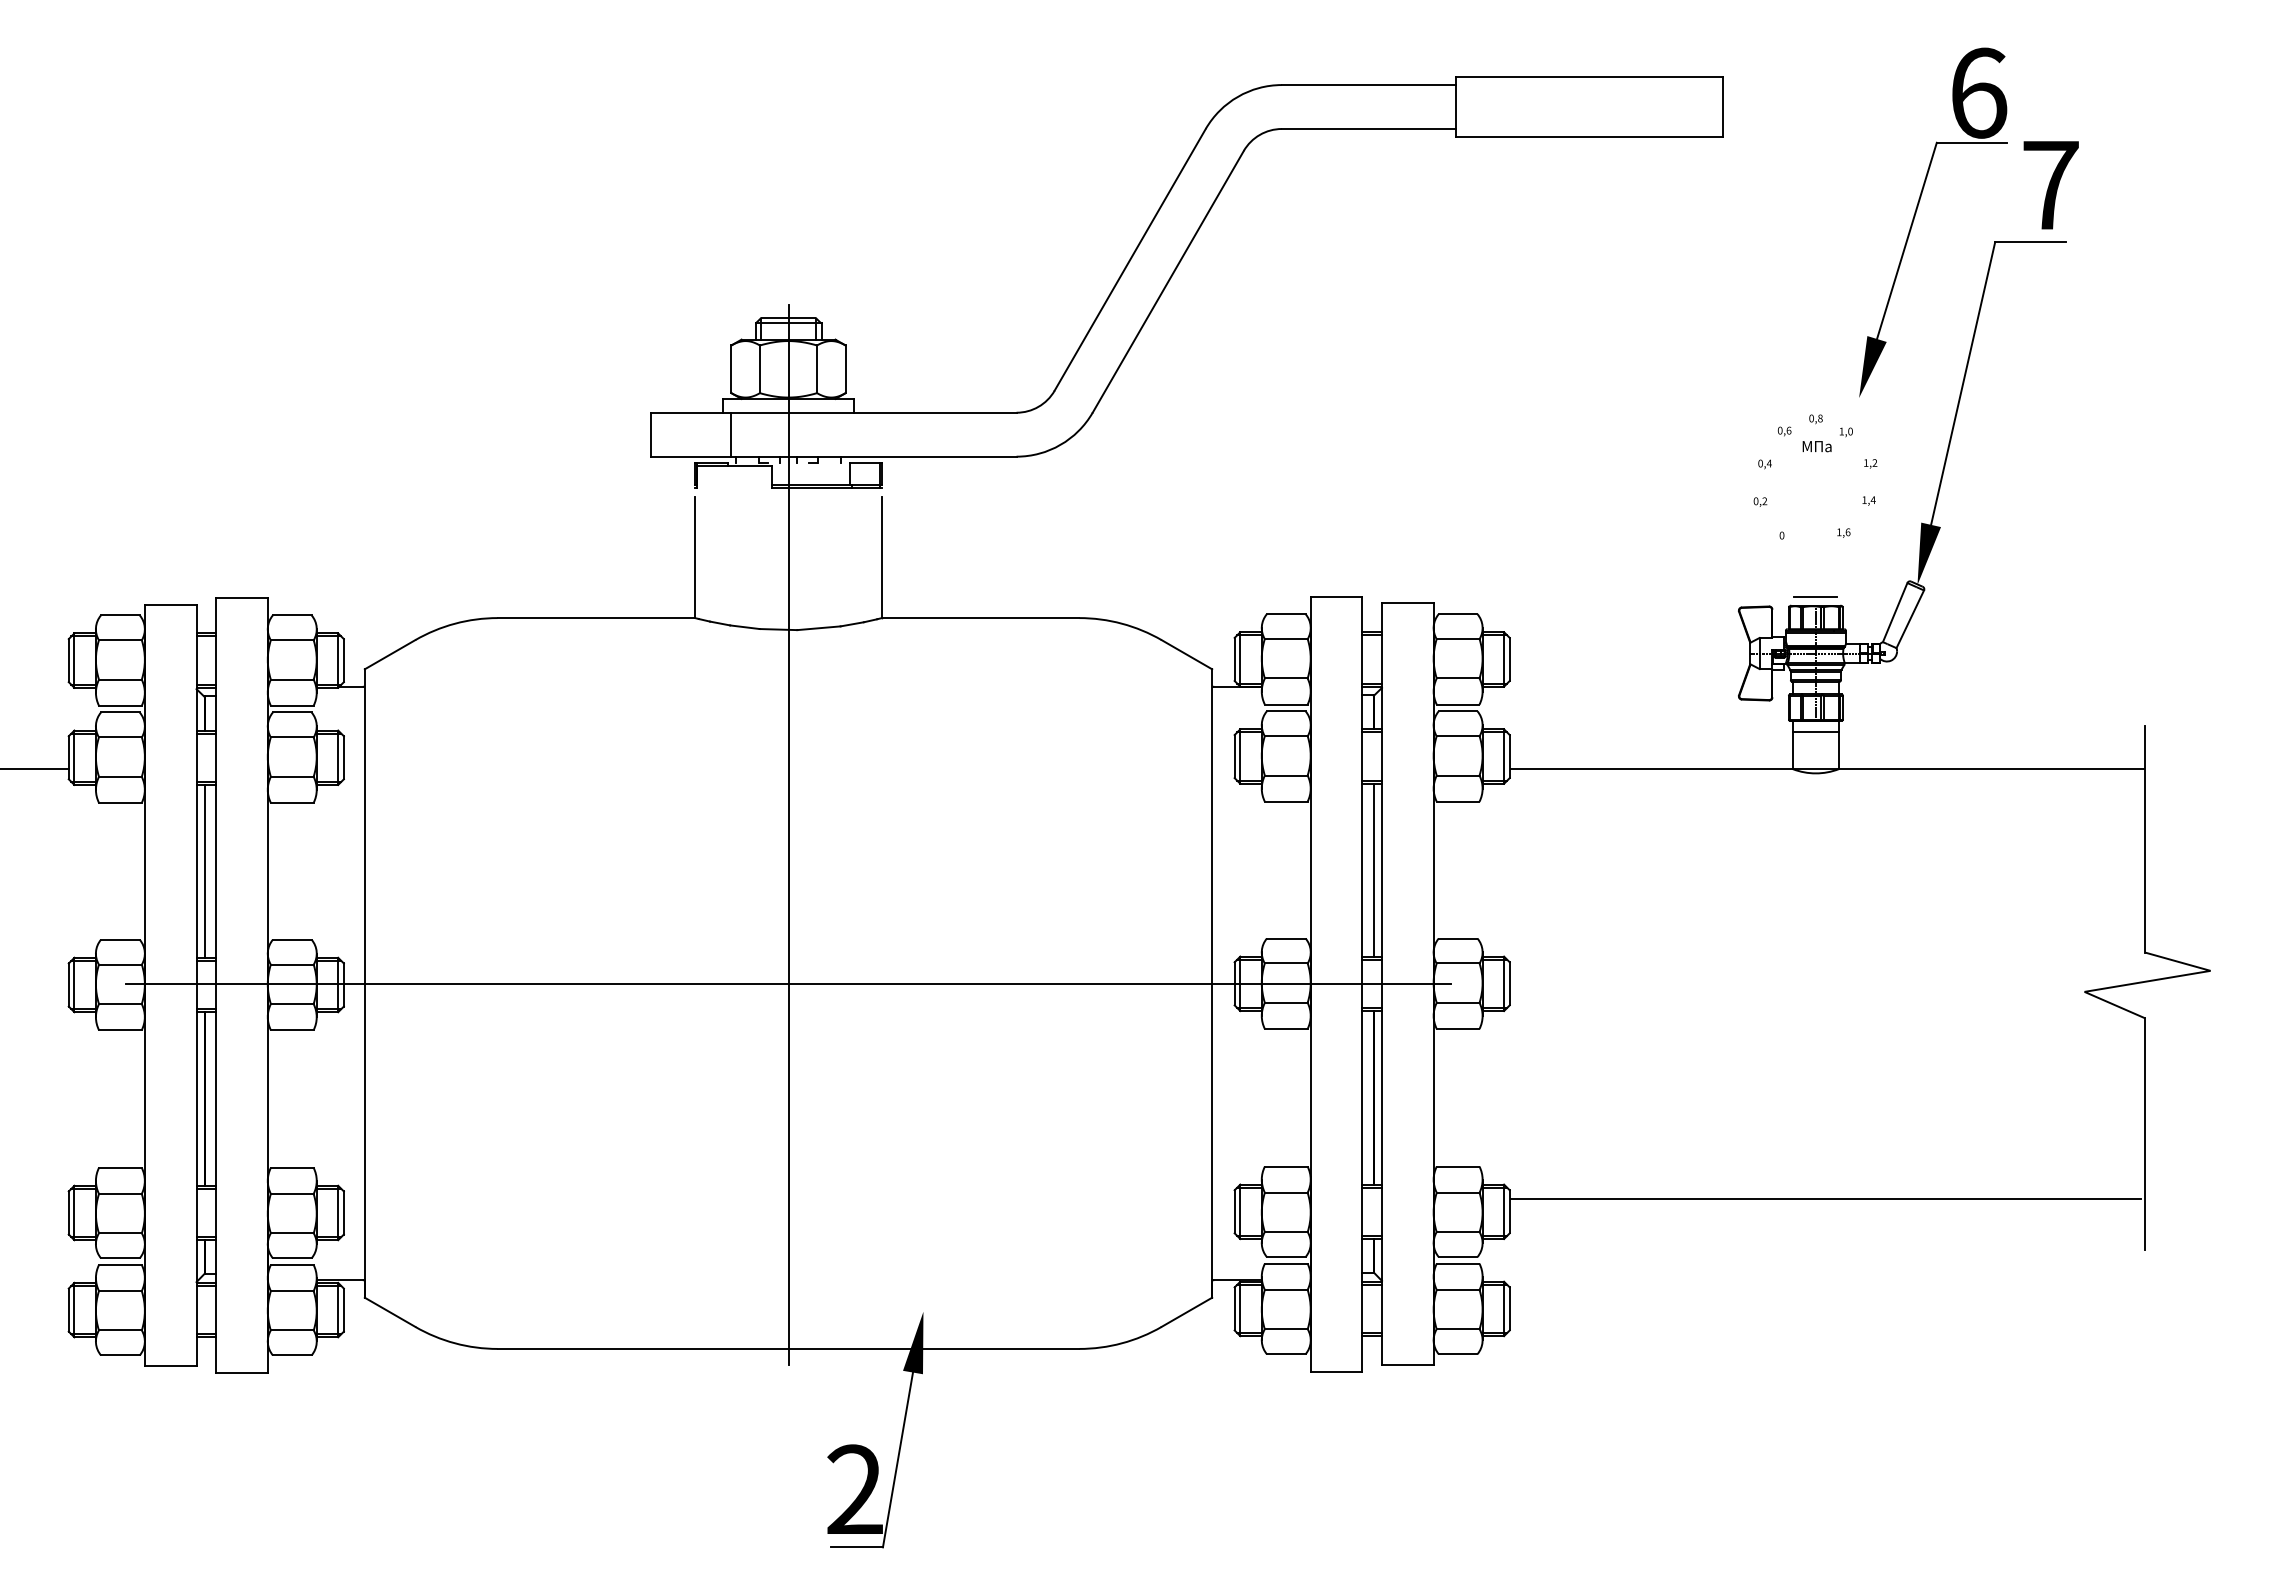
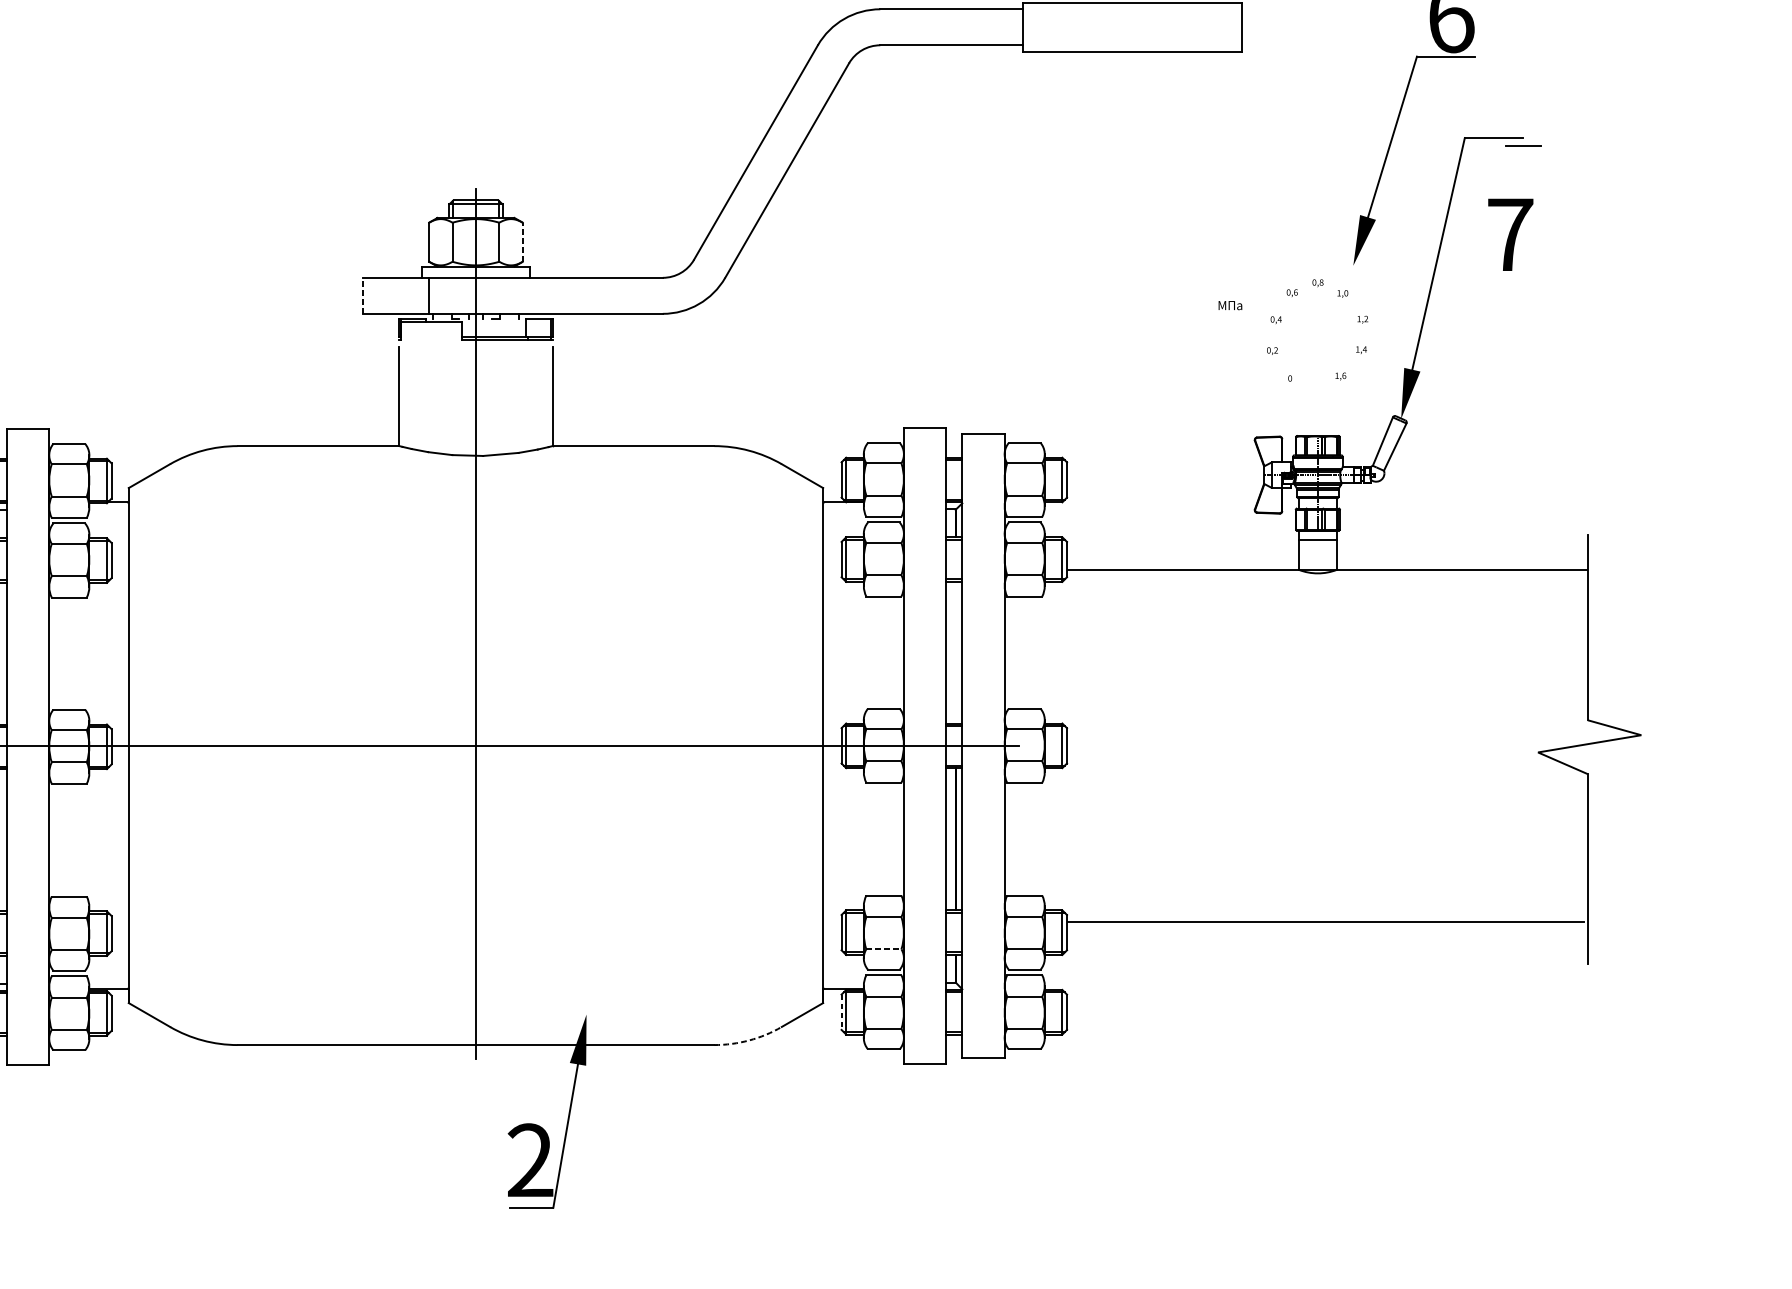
text: (2050, 185) -> (1510, 235), moved
line: (845, 369) -> (522, 242), solid -> dashed
line: (651, 434) -> (363, 295), solid -> dashed
text: (1816, 446) -> (1229, 305), moved
line: (1815, 596) -> (1523, 145), moved
line: (1373, 869) -> (955, 652), removed
line: (1286, 1232) -> (884, 949), solid -> dashed
line: (1234, 1308) -> (841, 1011), solid -> dashed
arc: (1121, 1343) -> (748, 1040), solid -> dashed

